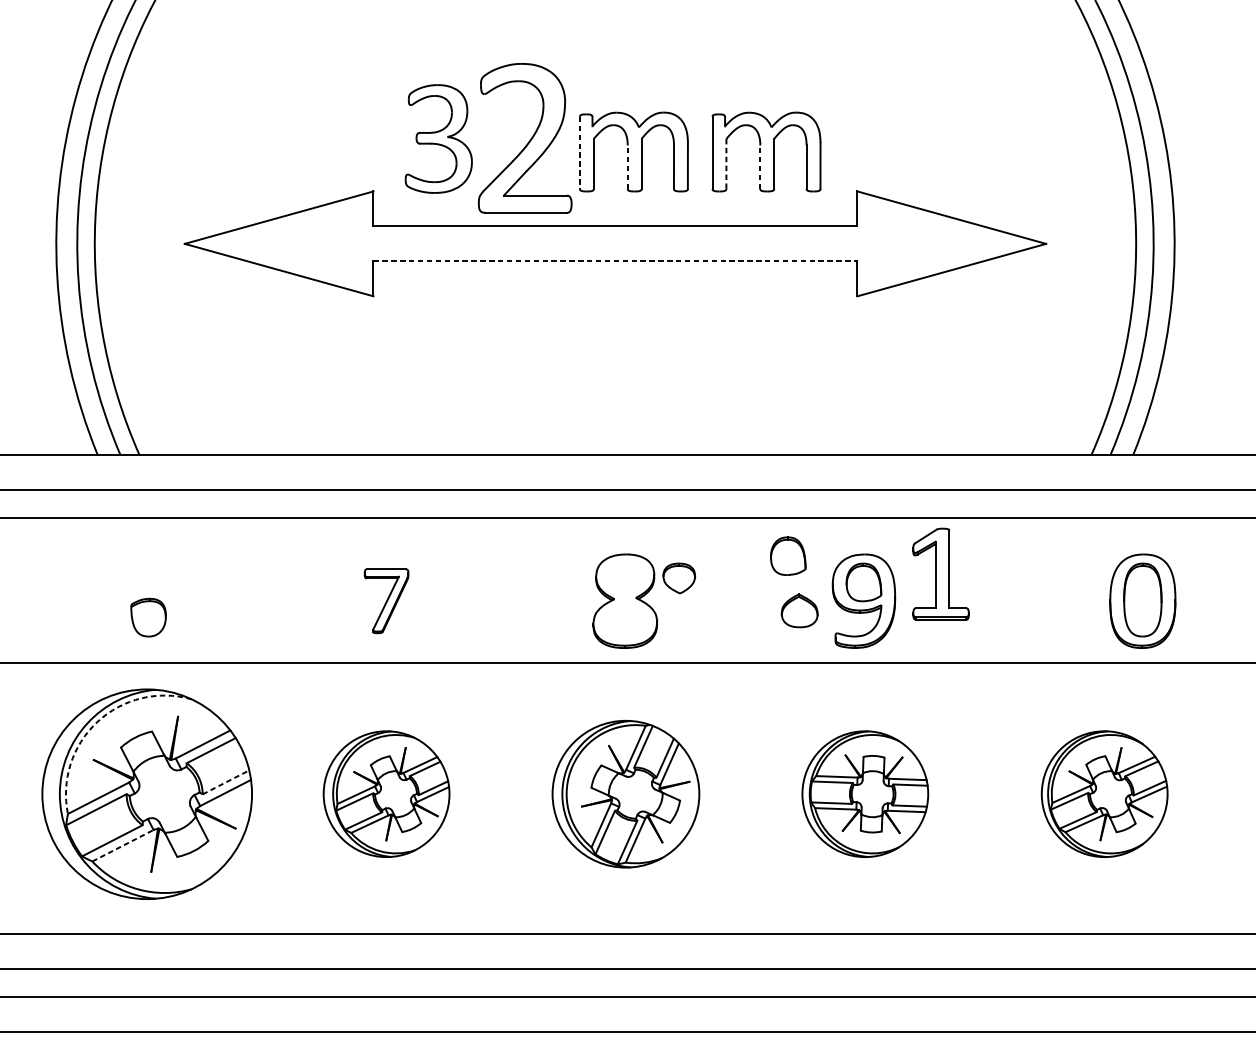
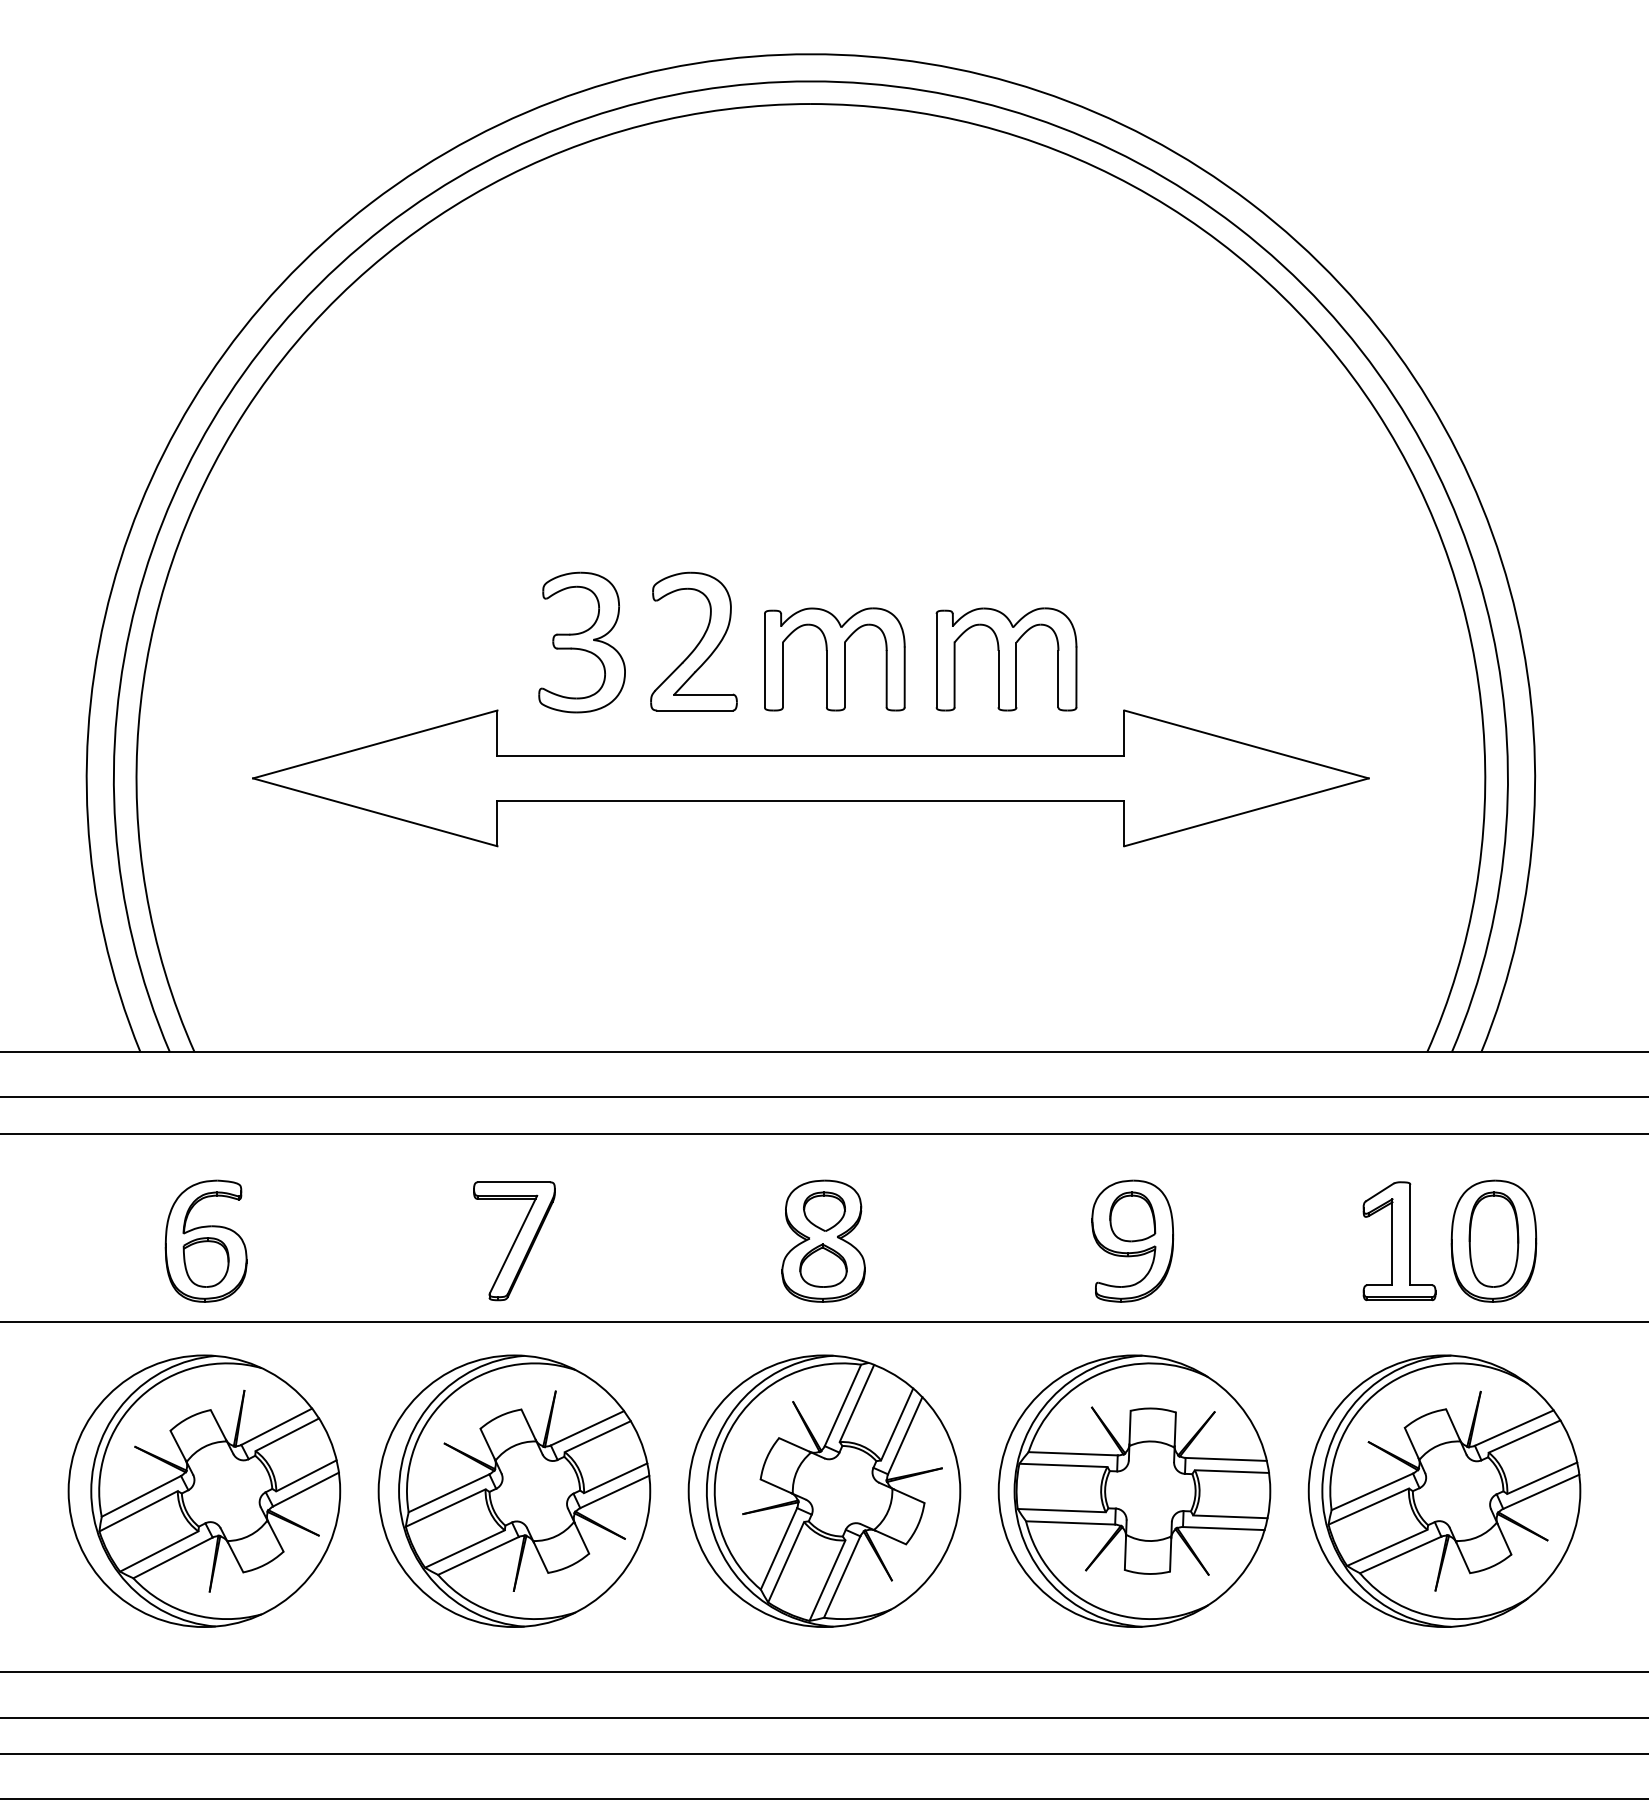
part: (524, 138) -> (693, 641), size x0.71
line: (579, 152) -> (764, 660), dashed -> solid
line: (726, 164) -> (954, 675), dashed -> solid
line: (627, 166) -> (826, 678), dashed -> solid
line: (760, 166) -> (998, 678), dashed -> solid
line: (615, 261) -> (811, 801), dashed -> solid
part: (788, 555) -> (1034, 1182), removed
part: (940, 574) -> (1399, 1241), moved
part: (679, 578) -> (824, 1211), moved
part: (148, 600) -> (205, 1240), added
part: (386, 601) -> (514, 1241), size x1.43
part: (799, 610) -> (823, 1265), moved
arc: (97, 721) -> (140, 1397), dashed -> solid
line: (226, 782) -> (306, 1475), dashed -> solid
part: (386, 793) -> (514, 1490), size x1.67
part: (625, 793) -> (824, 1490), size x1.43
part: (865, 793) -> (1134, 1490), size x1.67
part: (1104, 793) -> (1444, 1490), size x1.67
line: (123, 845) -> (173, 1557), dashed -> solid

